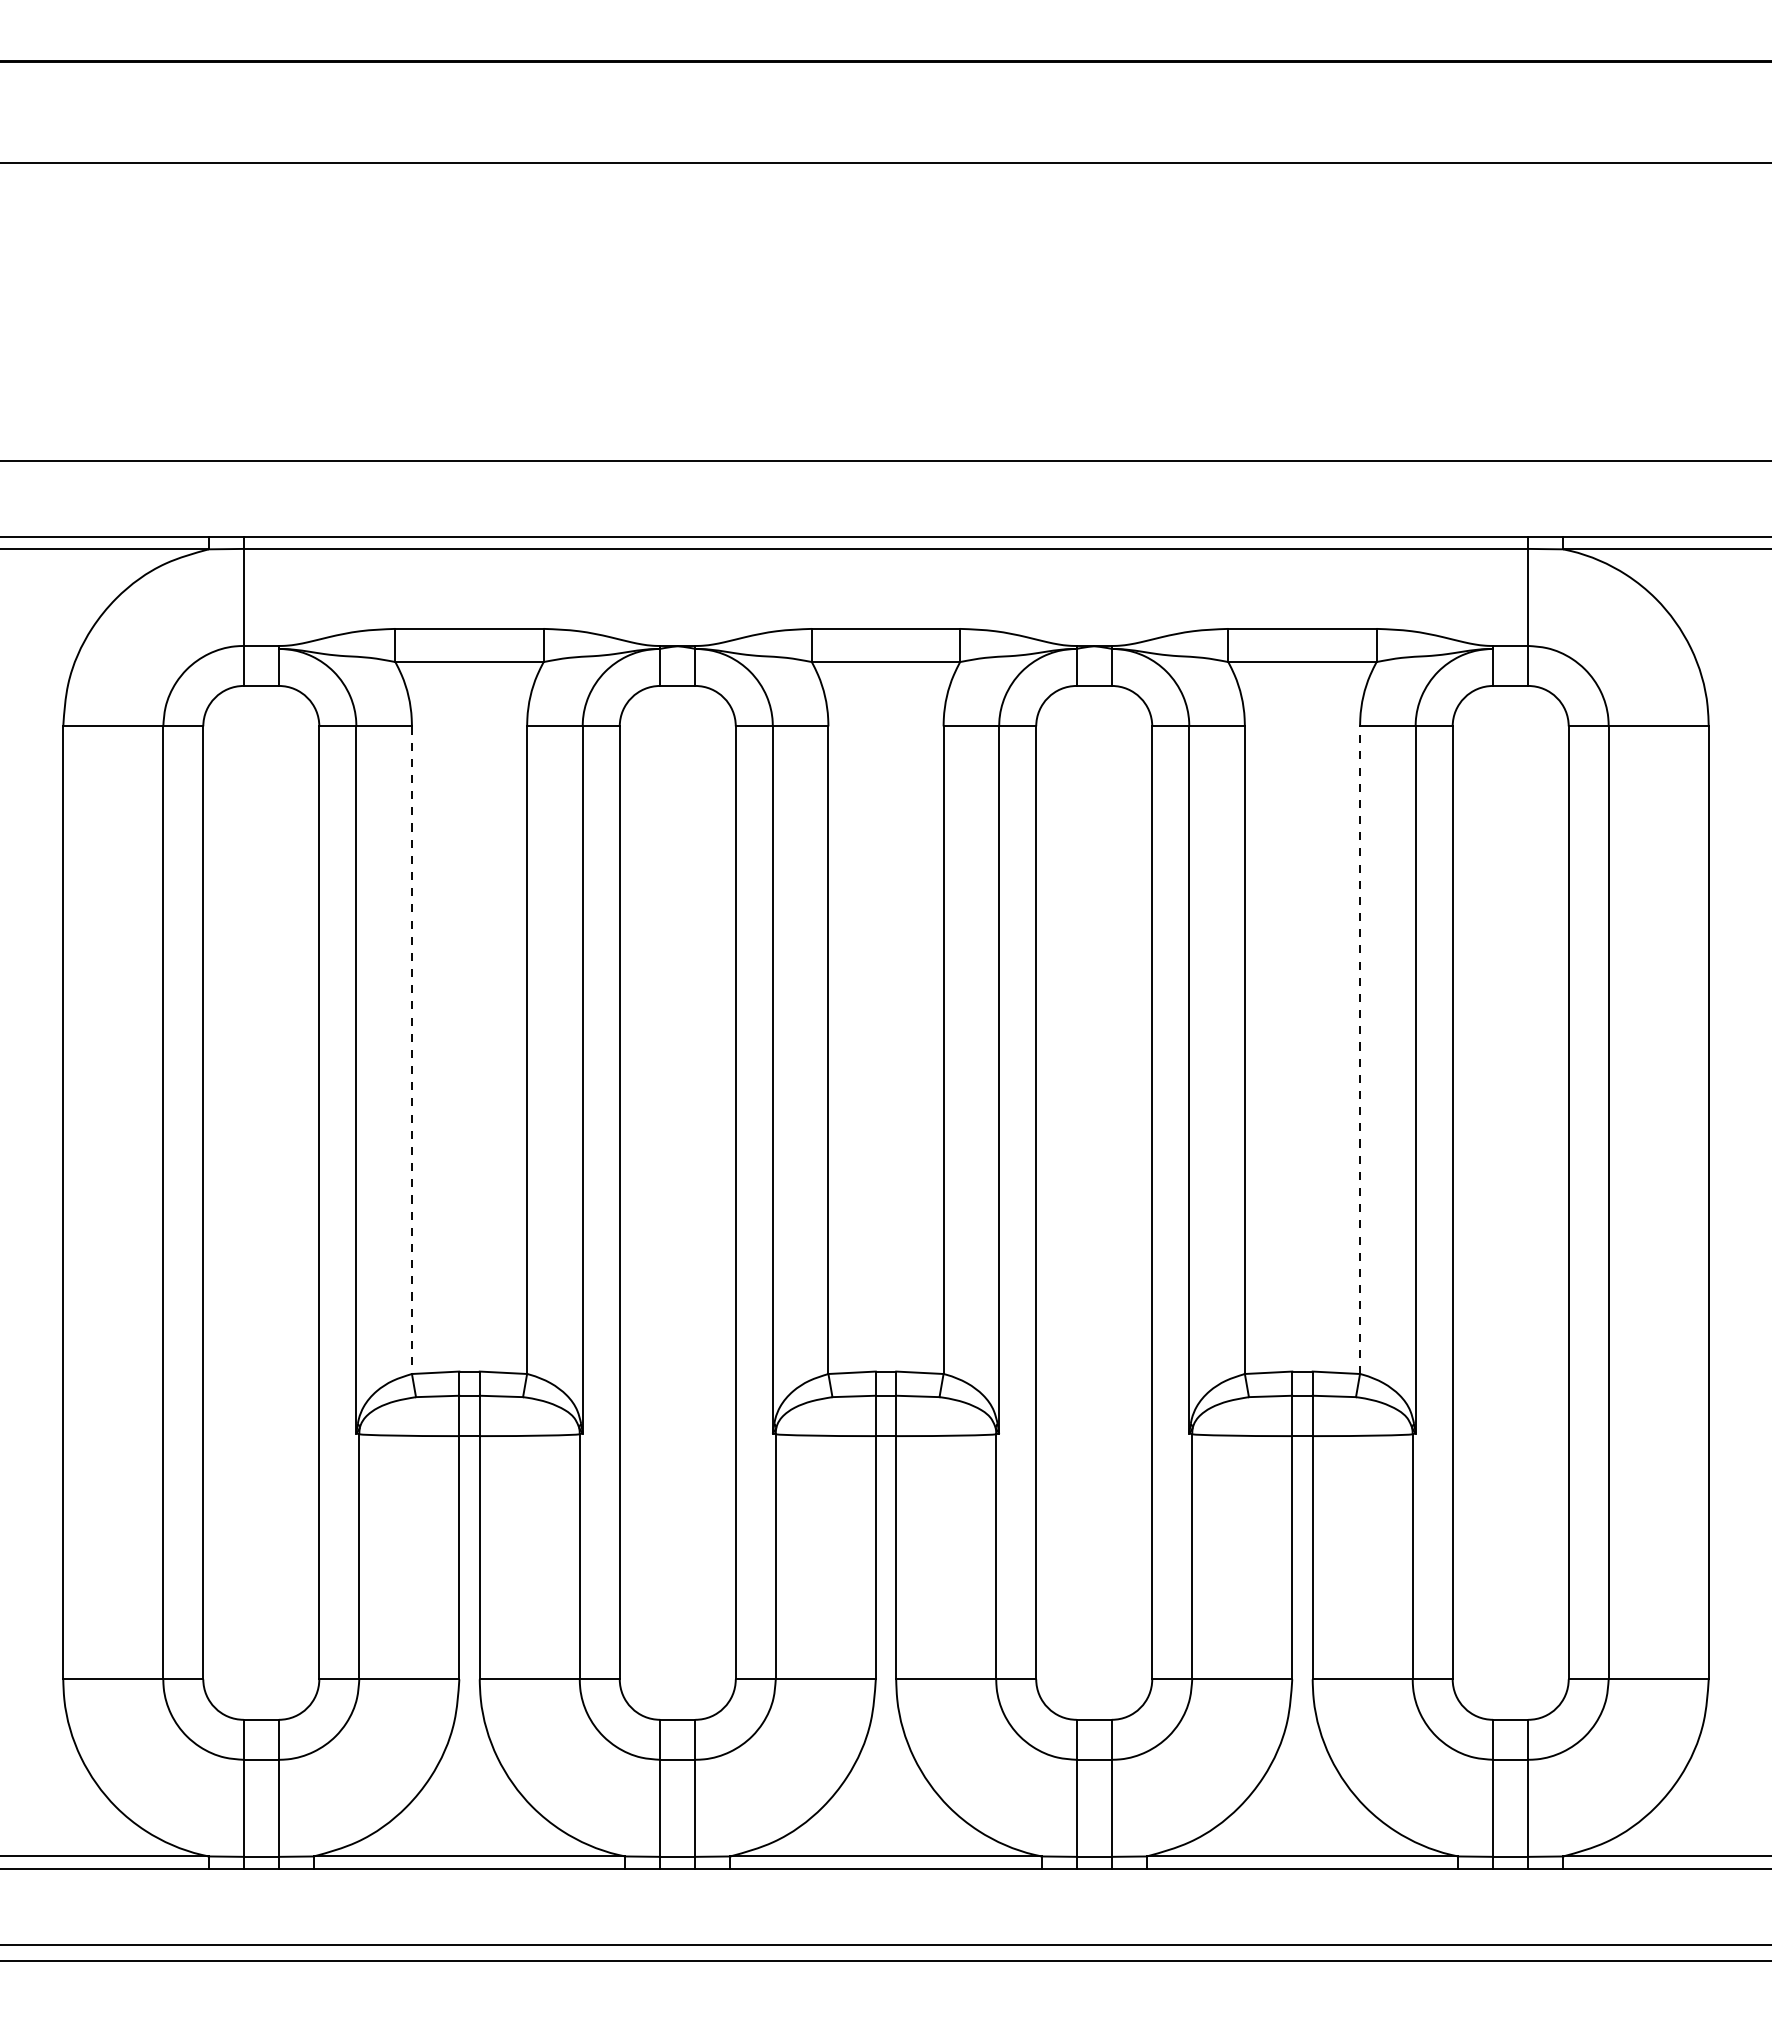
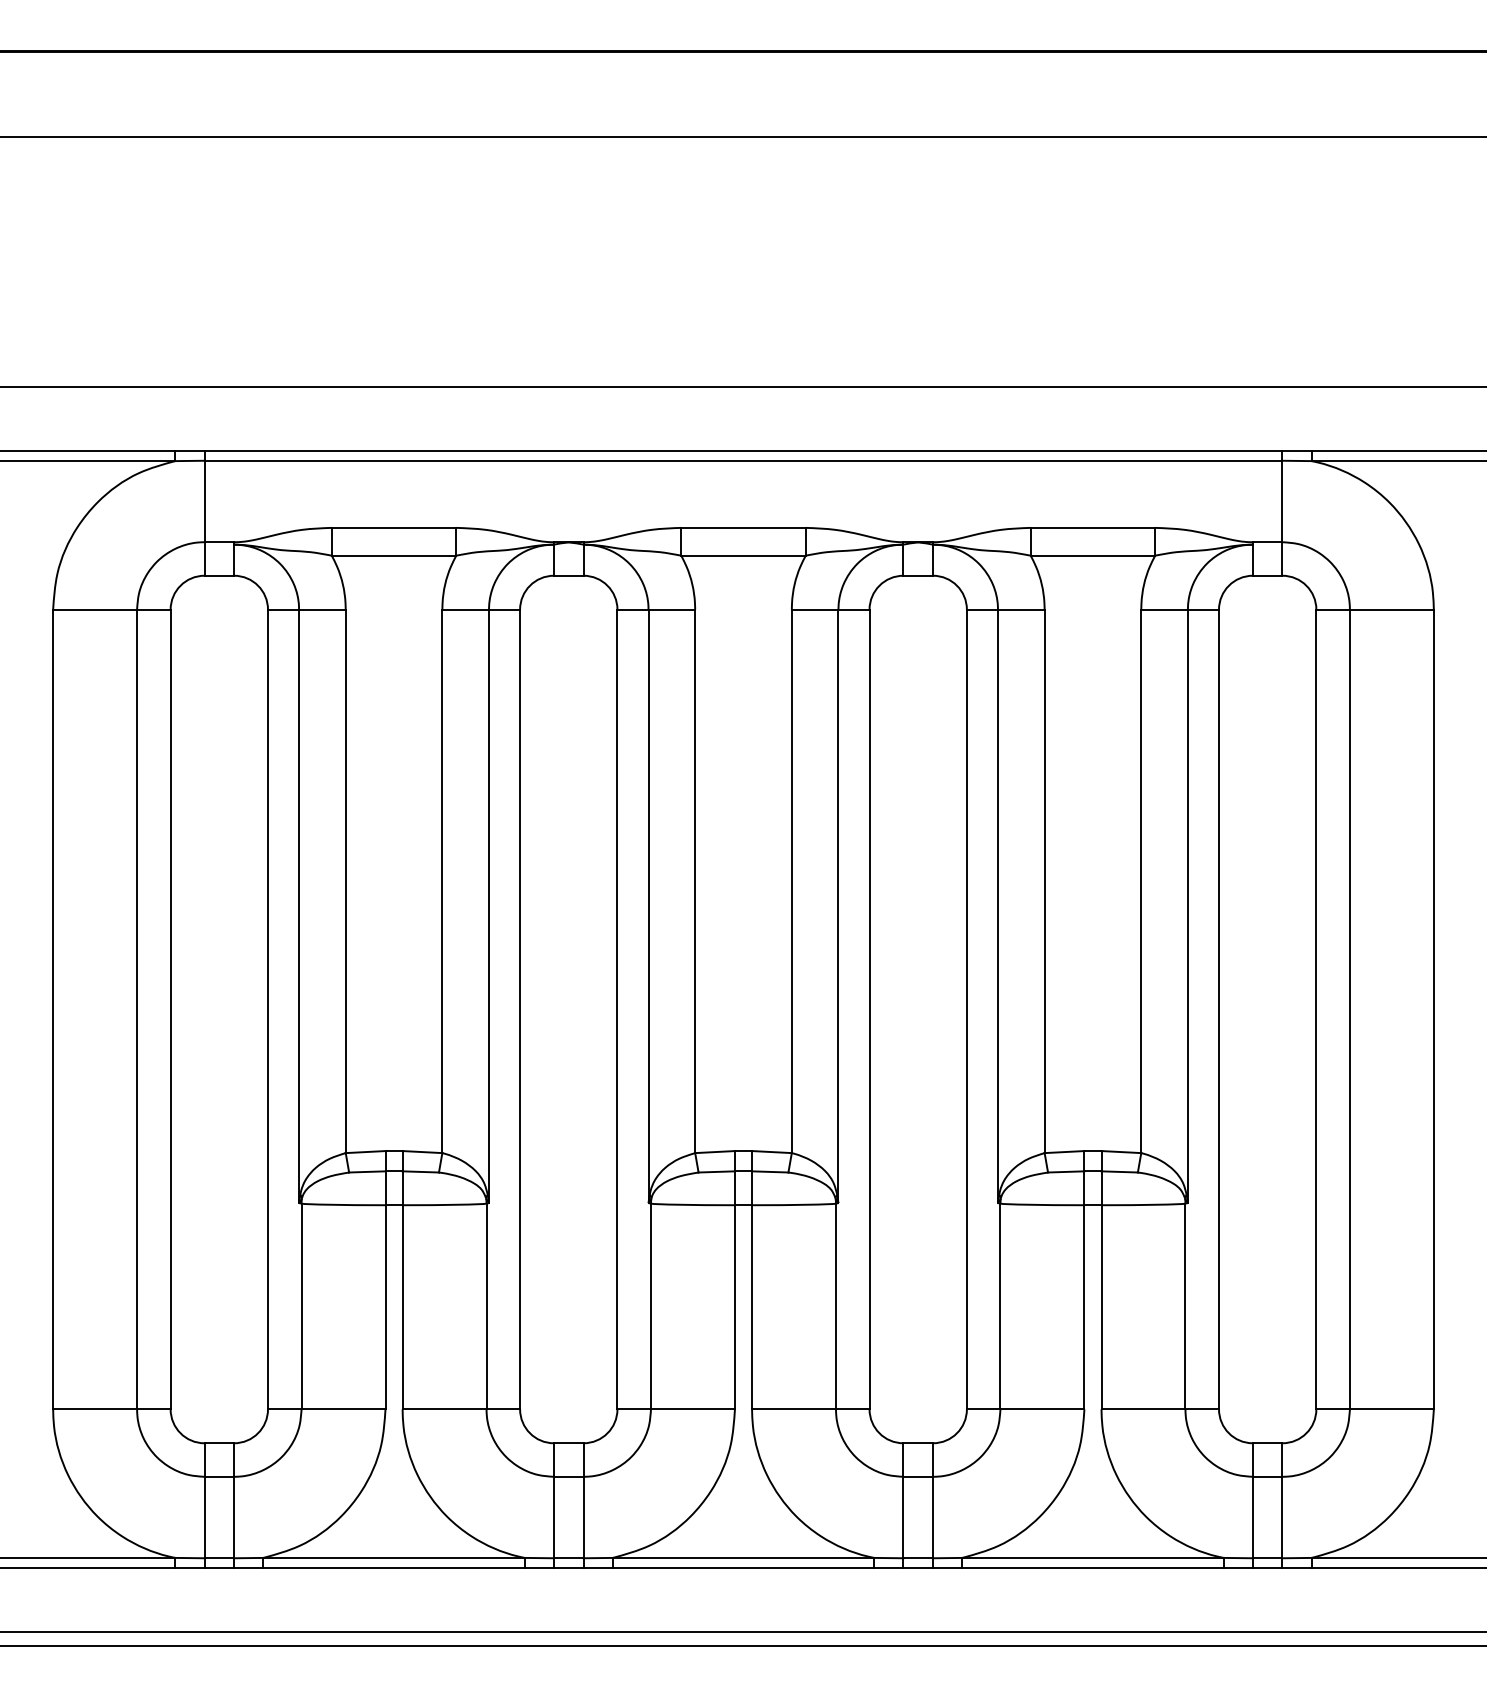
line: (411, 1050) -> (345, 881), dashed -> solid
line: (1360, 1050) -> (1141, 881), dashed -> solid

